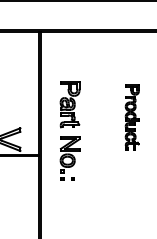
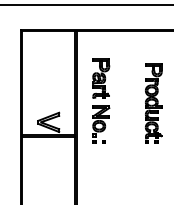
part: (131, 117) -> (153, 103), size x1.43
part: (70, 130) -> (101, 100), moved

